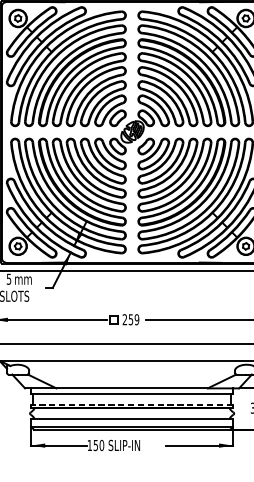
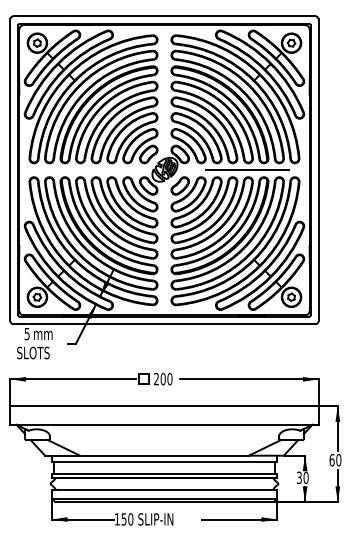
line: (206, 132) -> (247, 170), added
text: (133, 319) -> (166, 378), 259 -> 200
line: (131, 404) -> (163, 473), dashed -> solid

